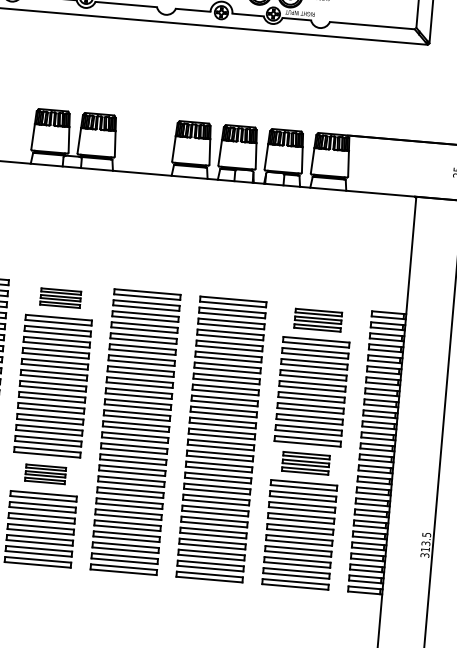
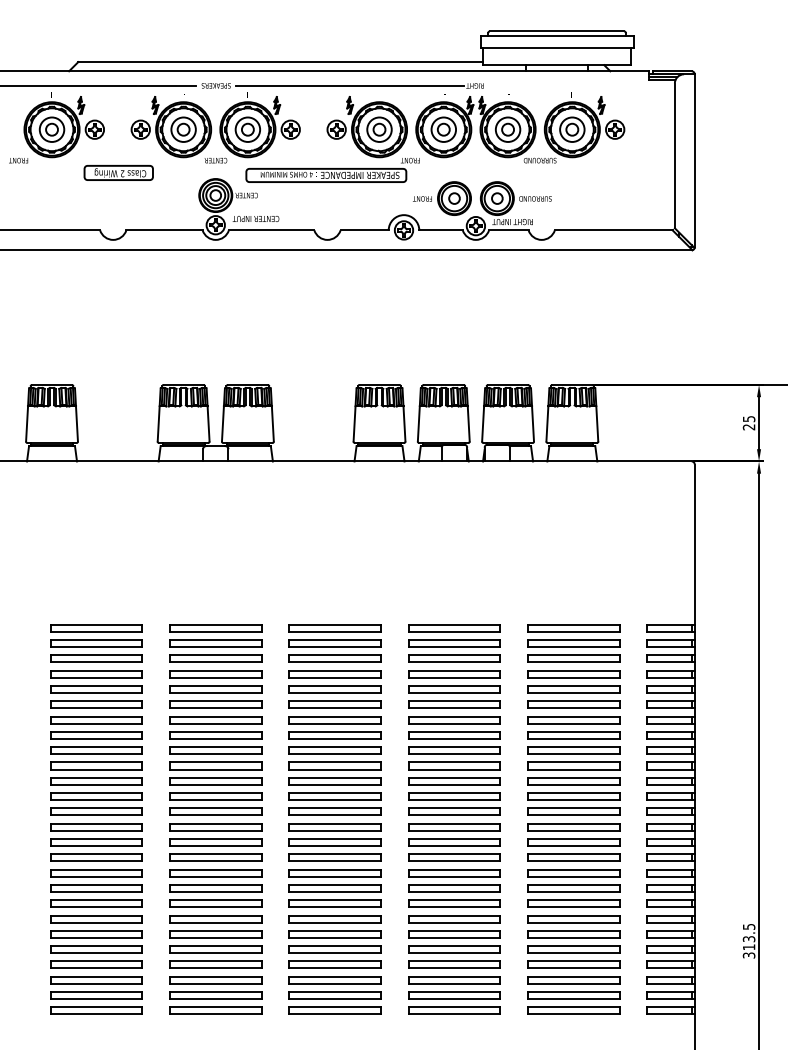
part: (60, 298) -> (215, 643), size x1.67
part: (317, 320) -> (573, 643), size x1.43
part: (305, 463) -> (573, 842), size x1.43
part: (45, 474) -> (215, 888), size x1.67

